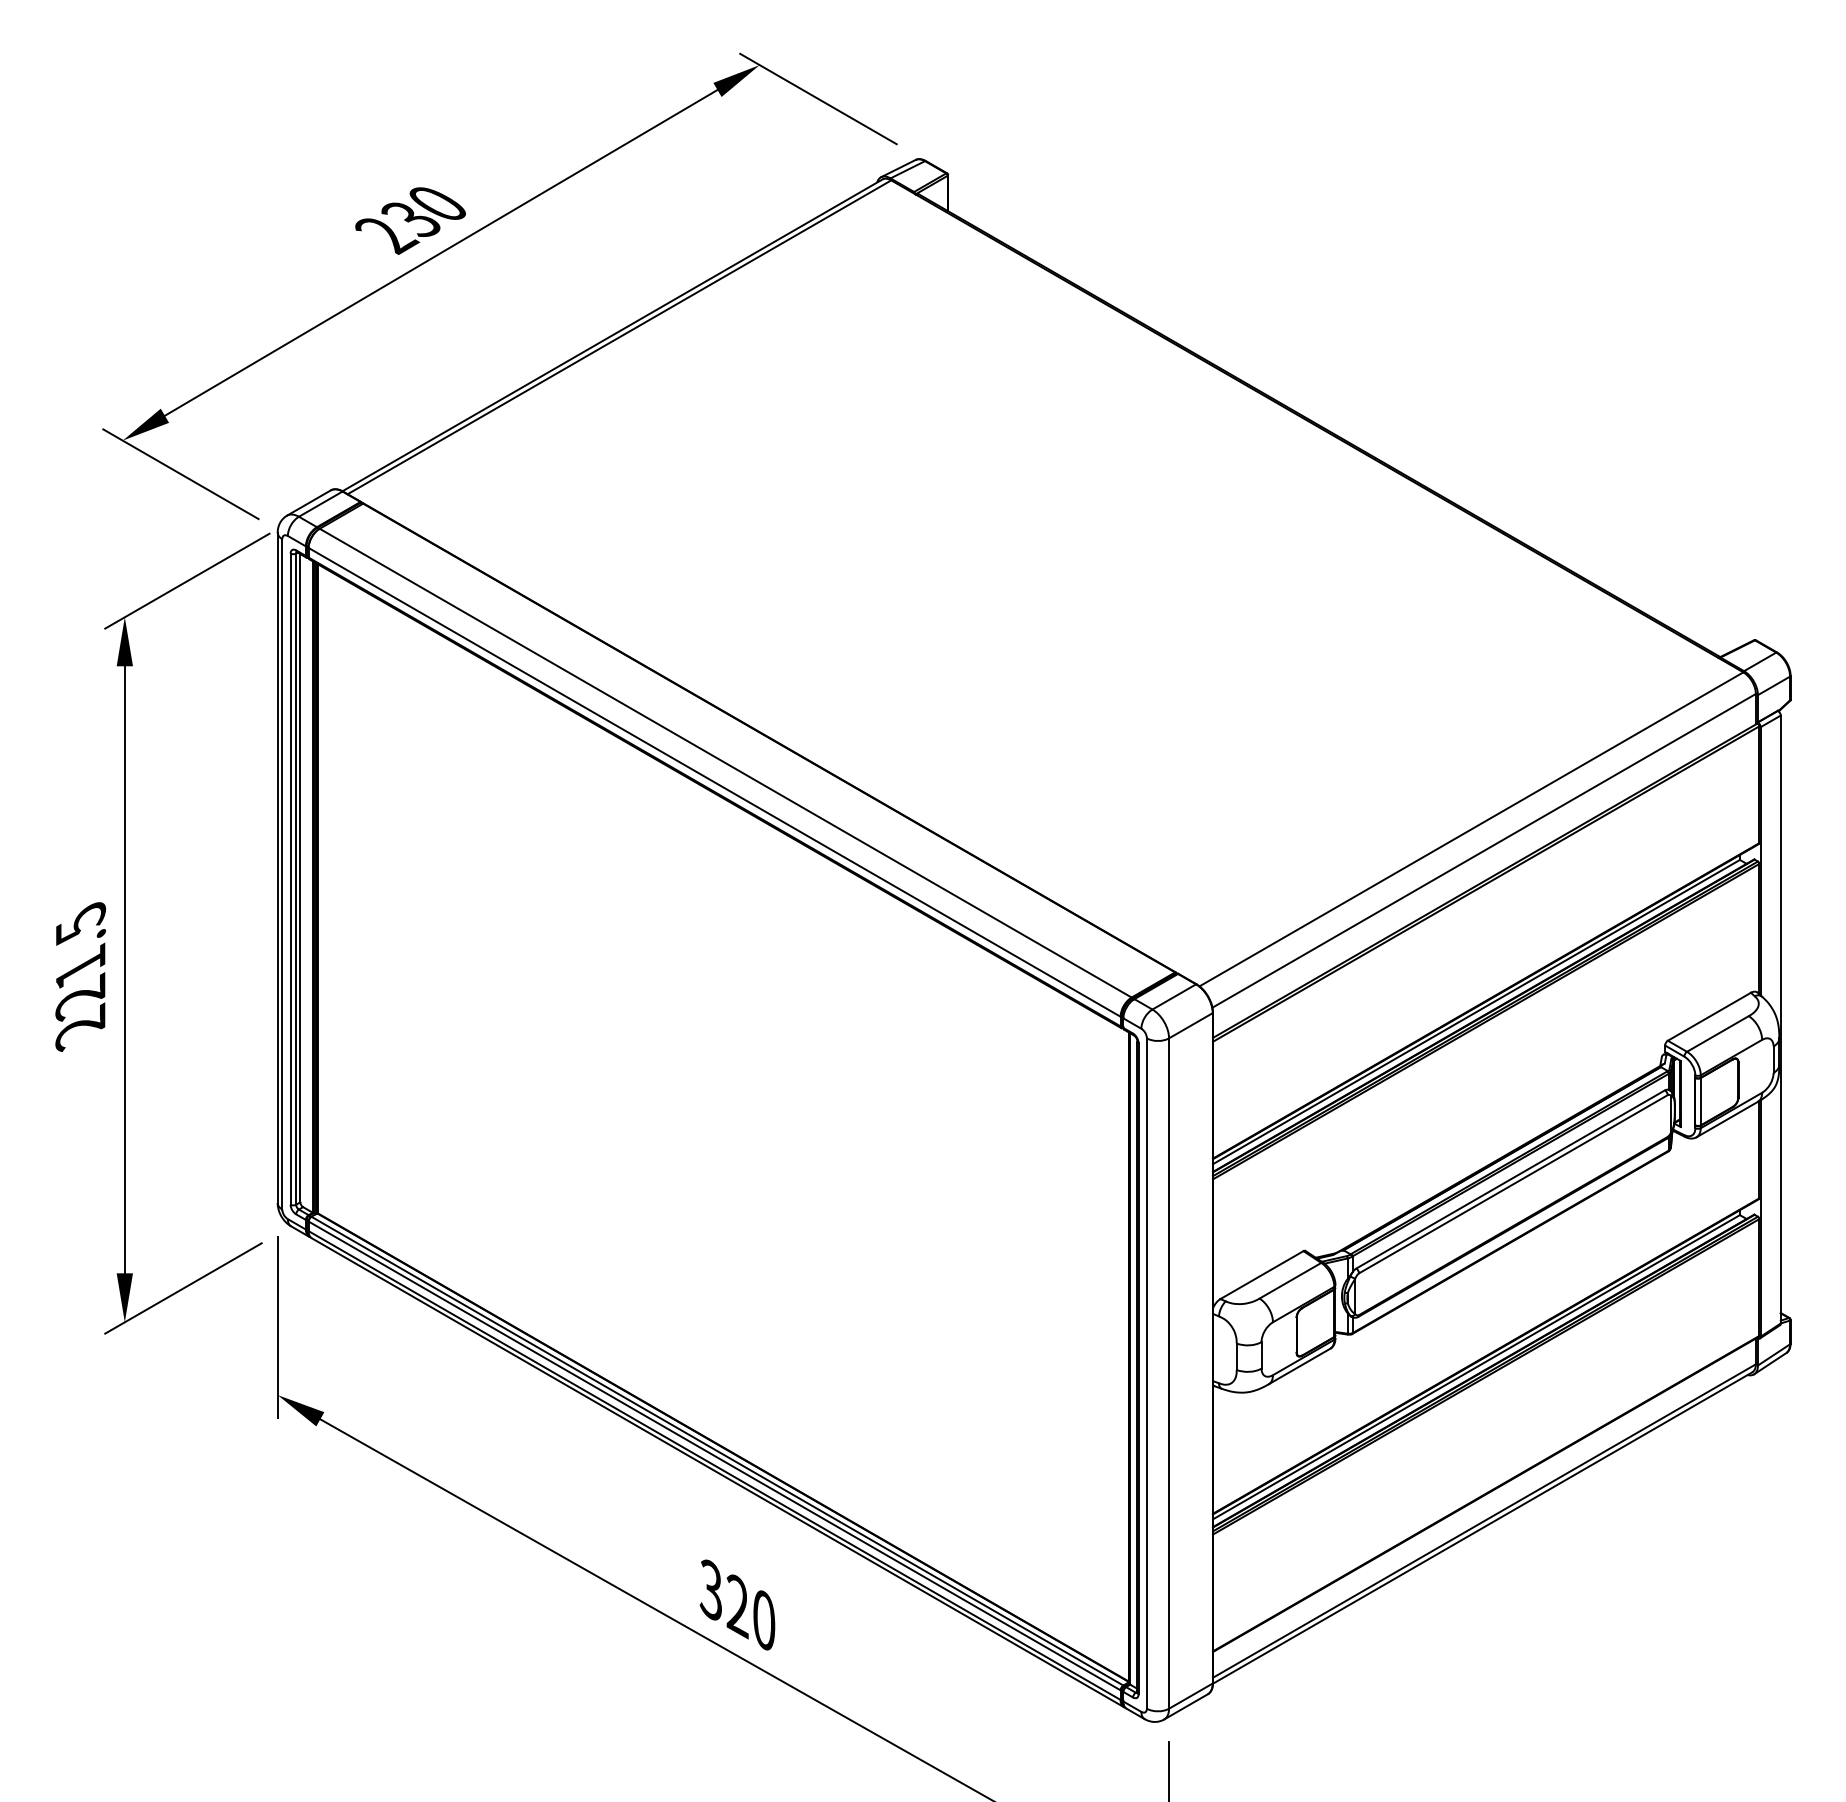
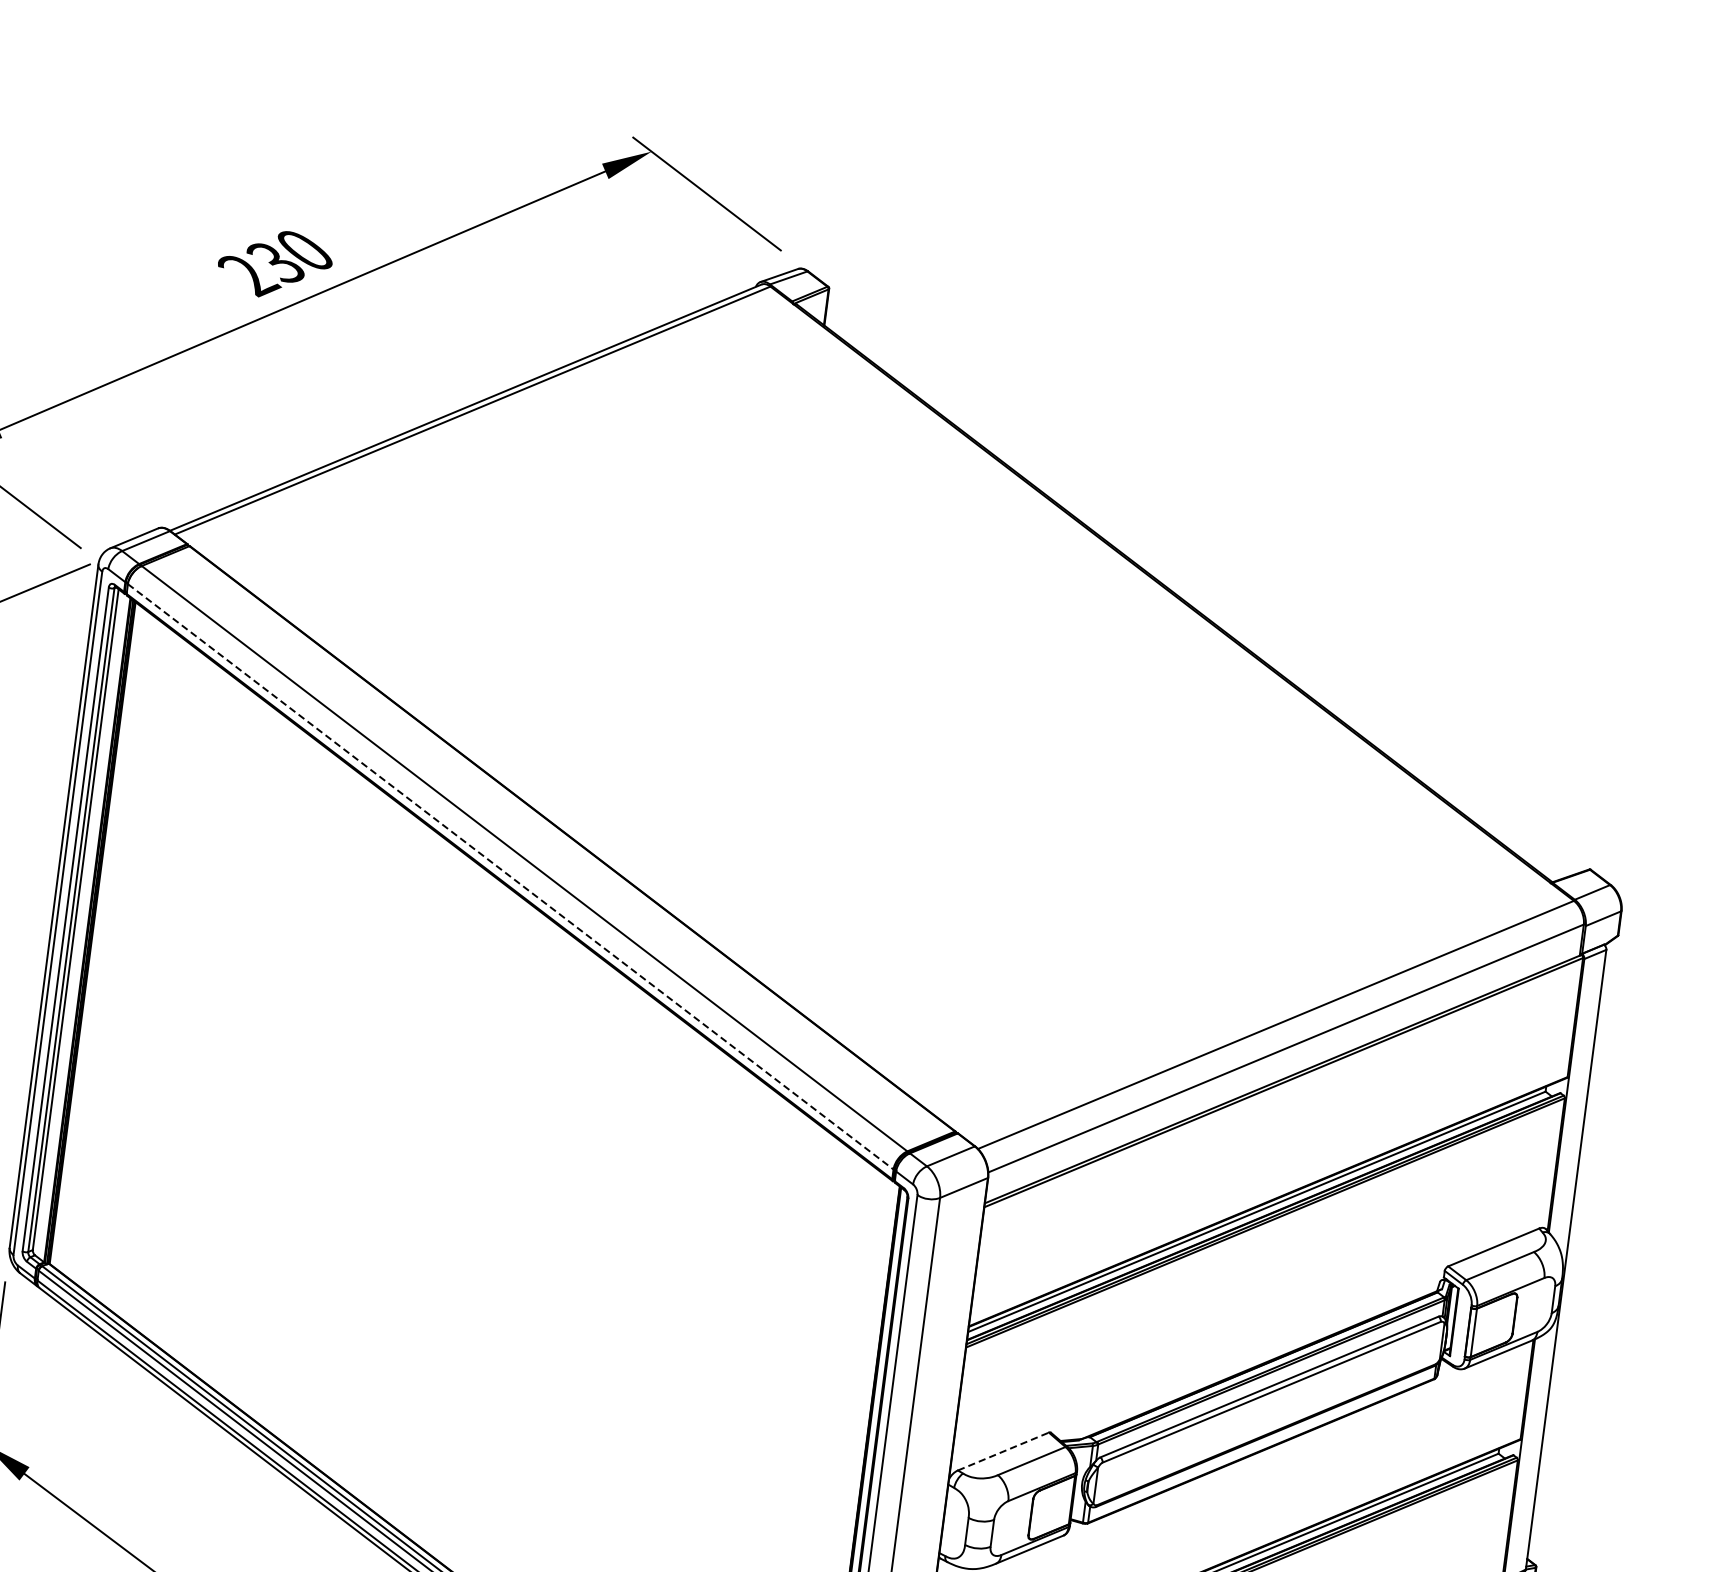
line: (714, 782) -> (510, 876), solid -> dashed
line: (1261, 1275) -> (1002, 1451), solid -> dashed

